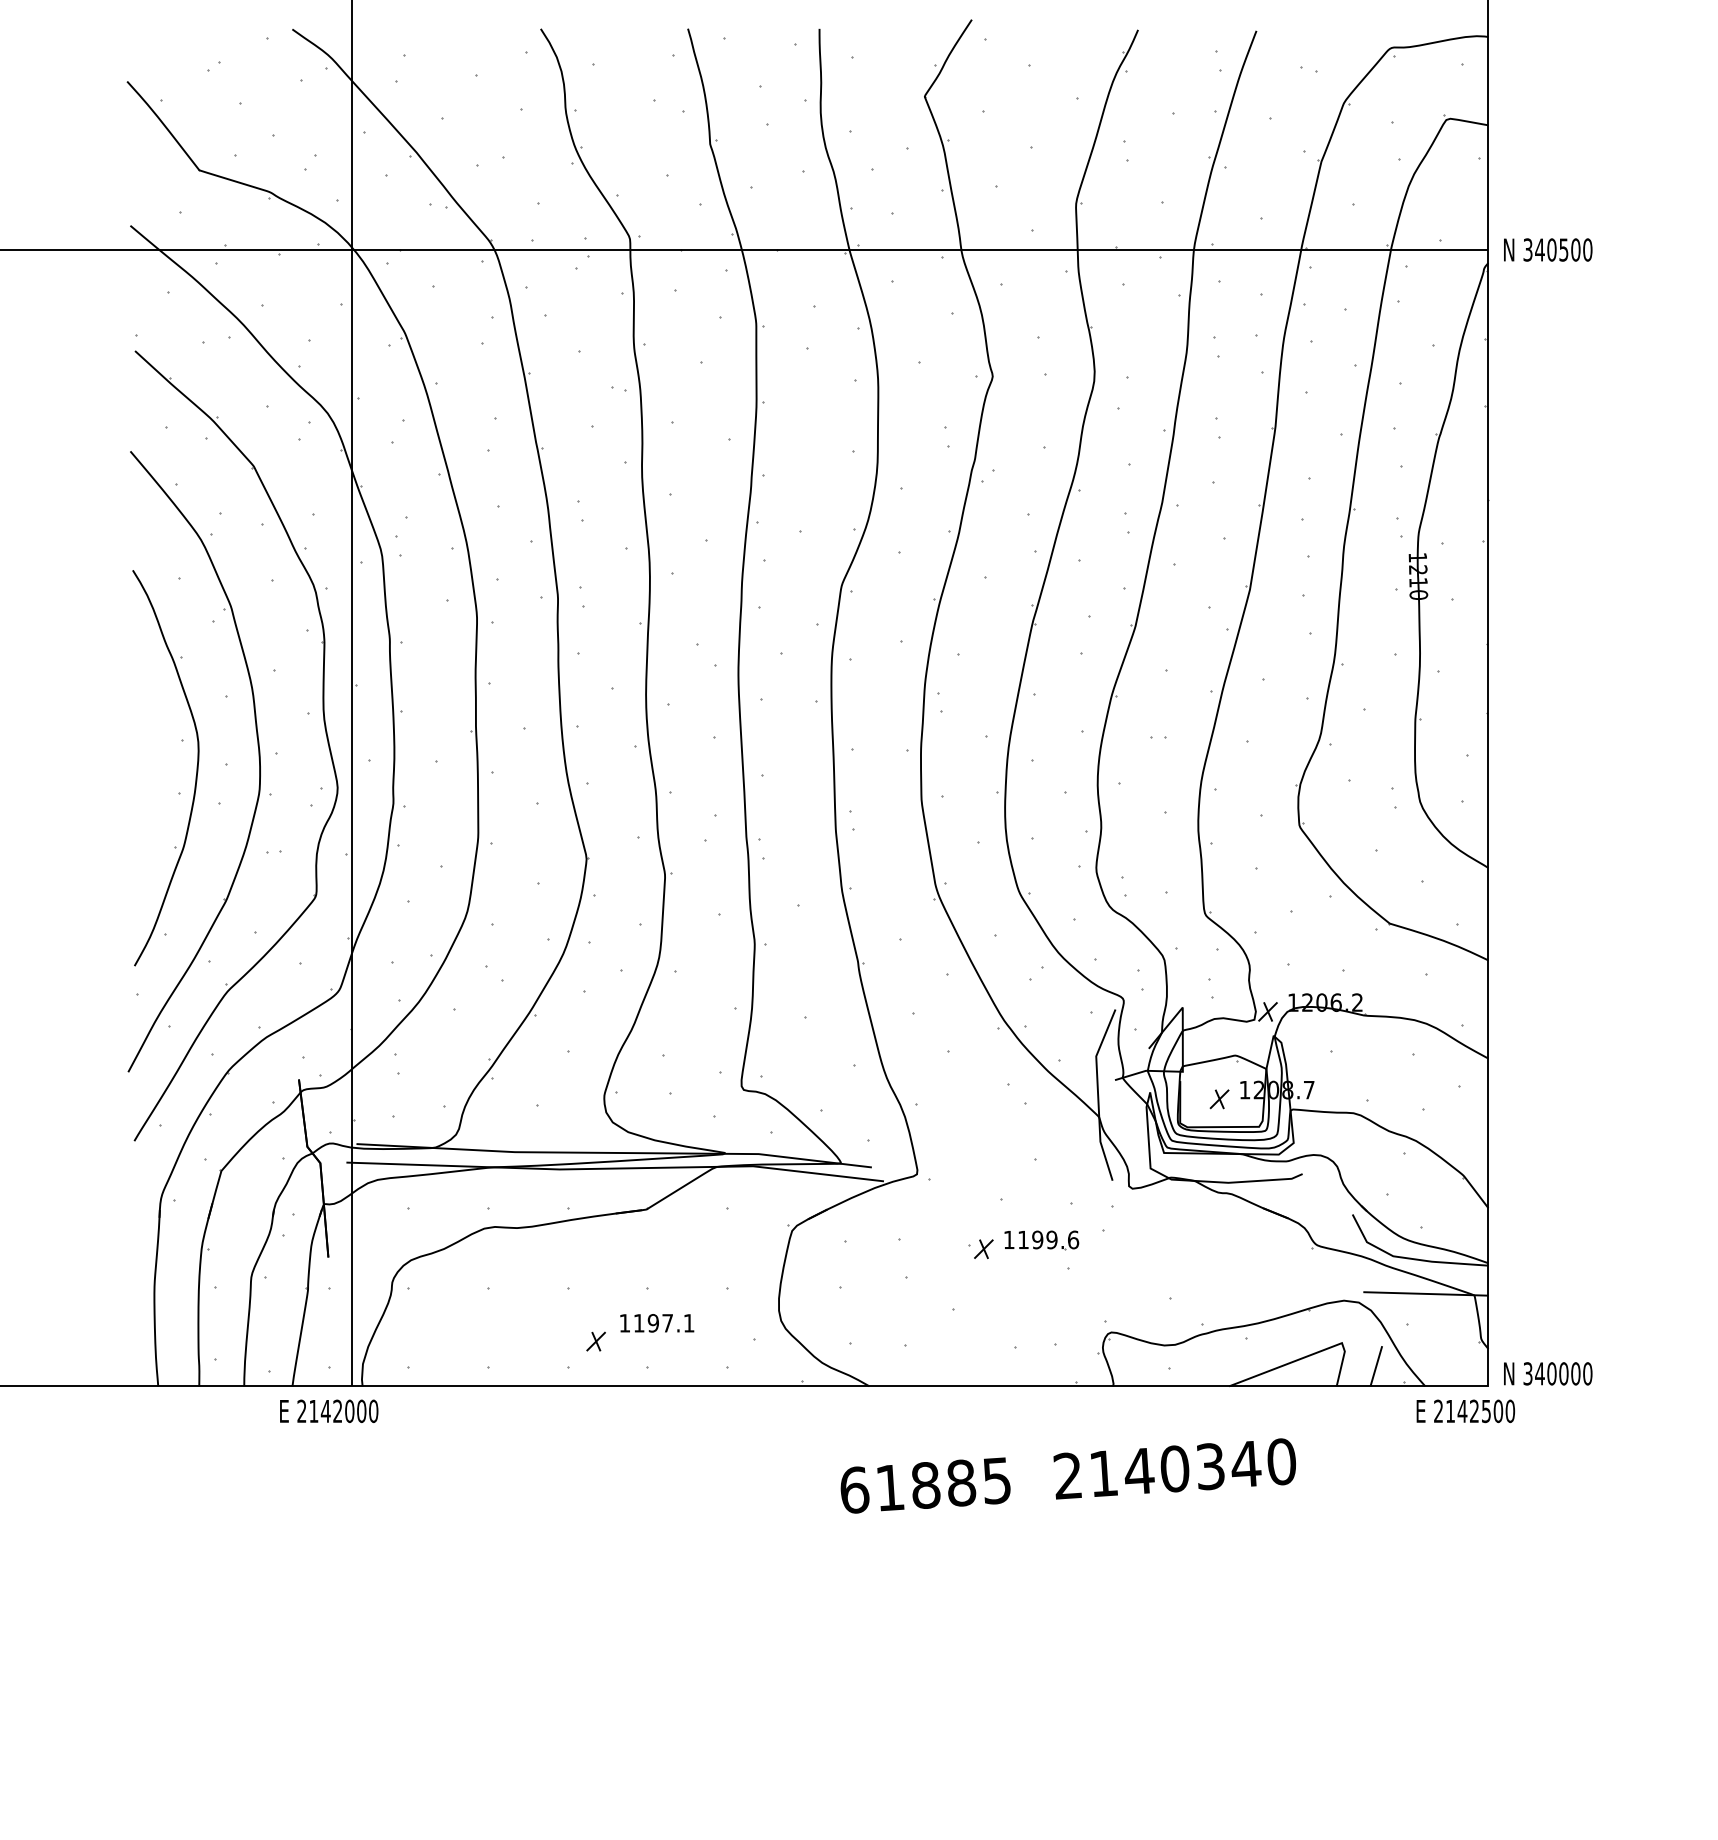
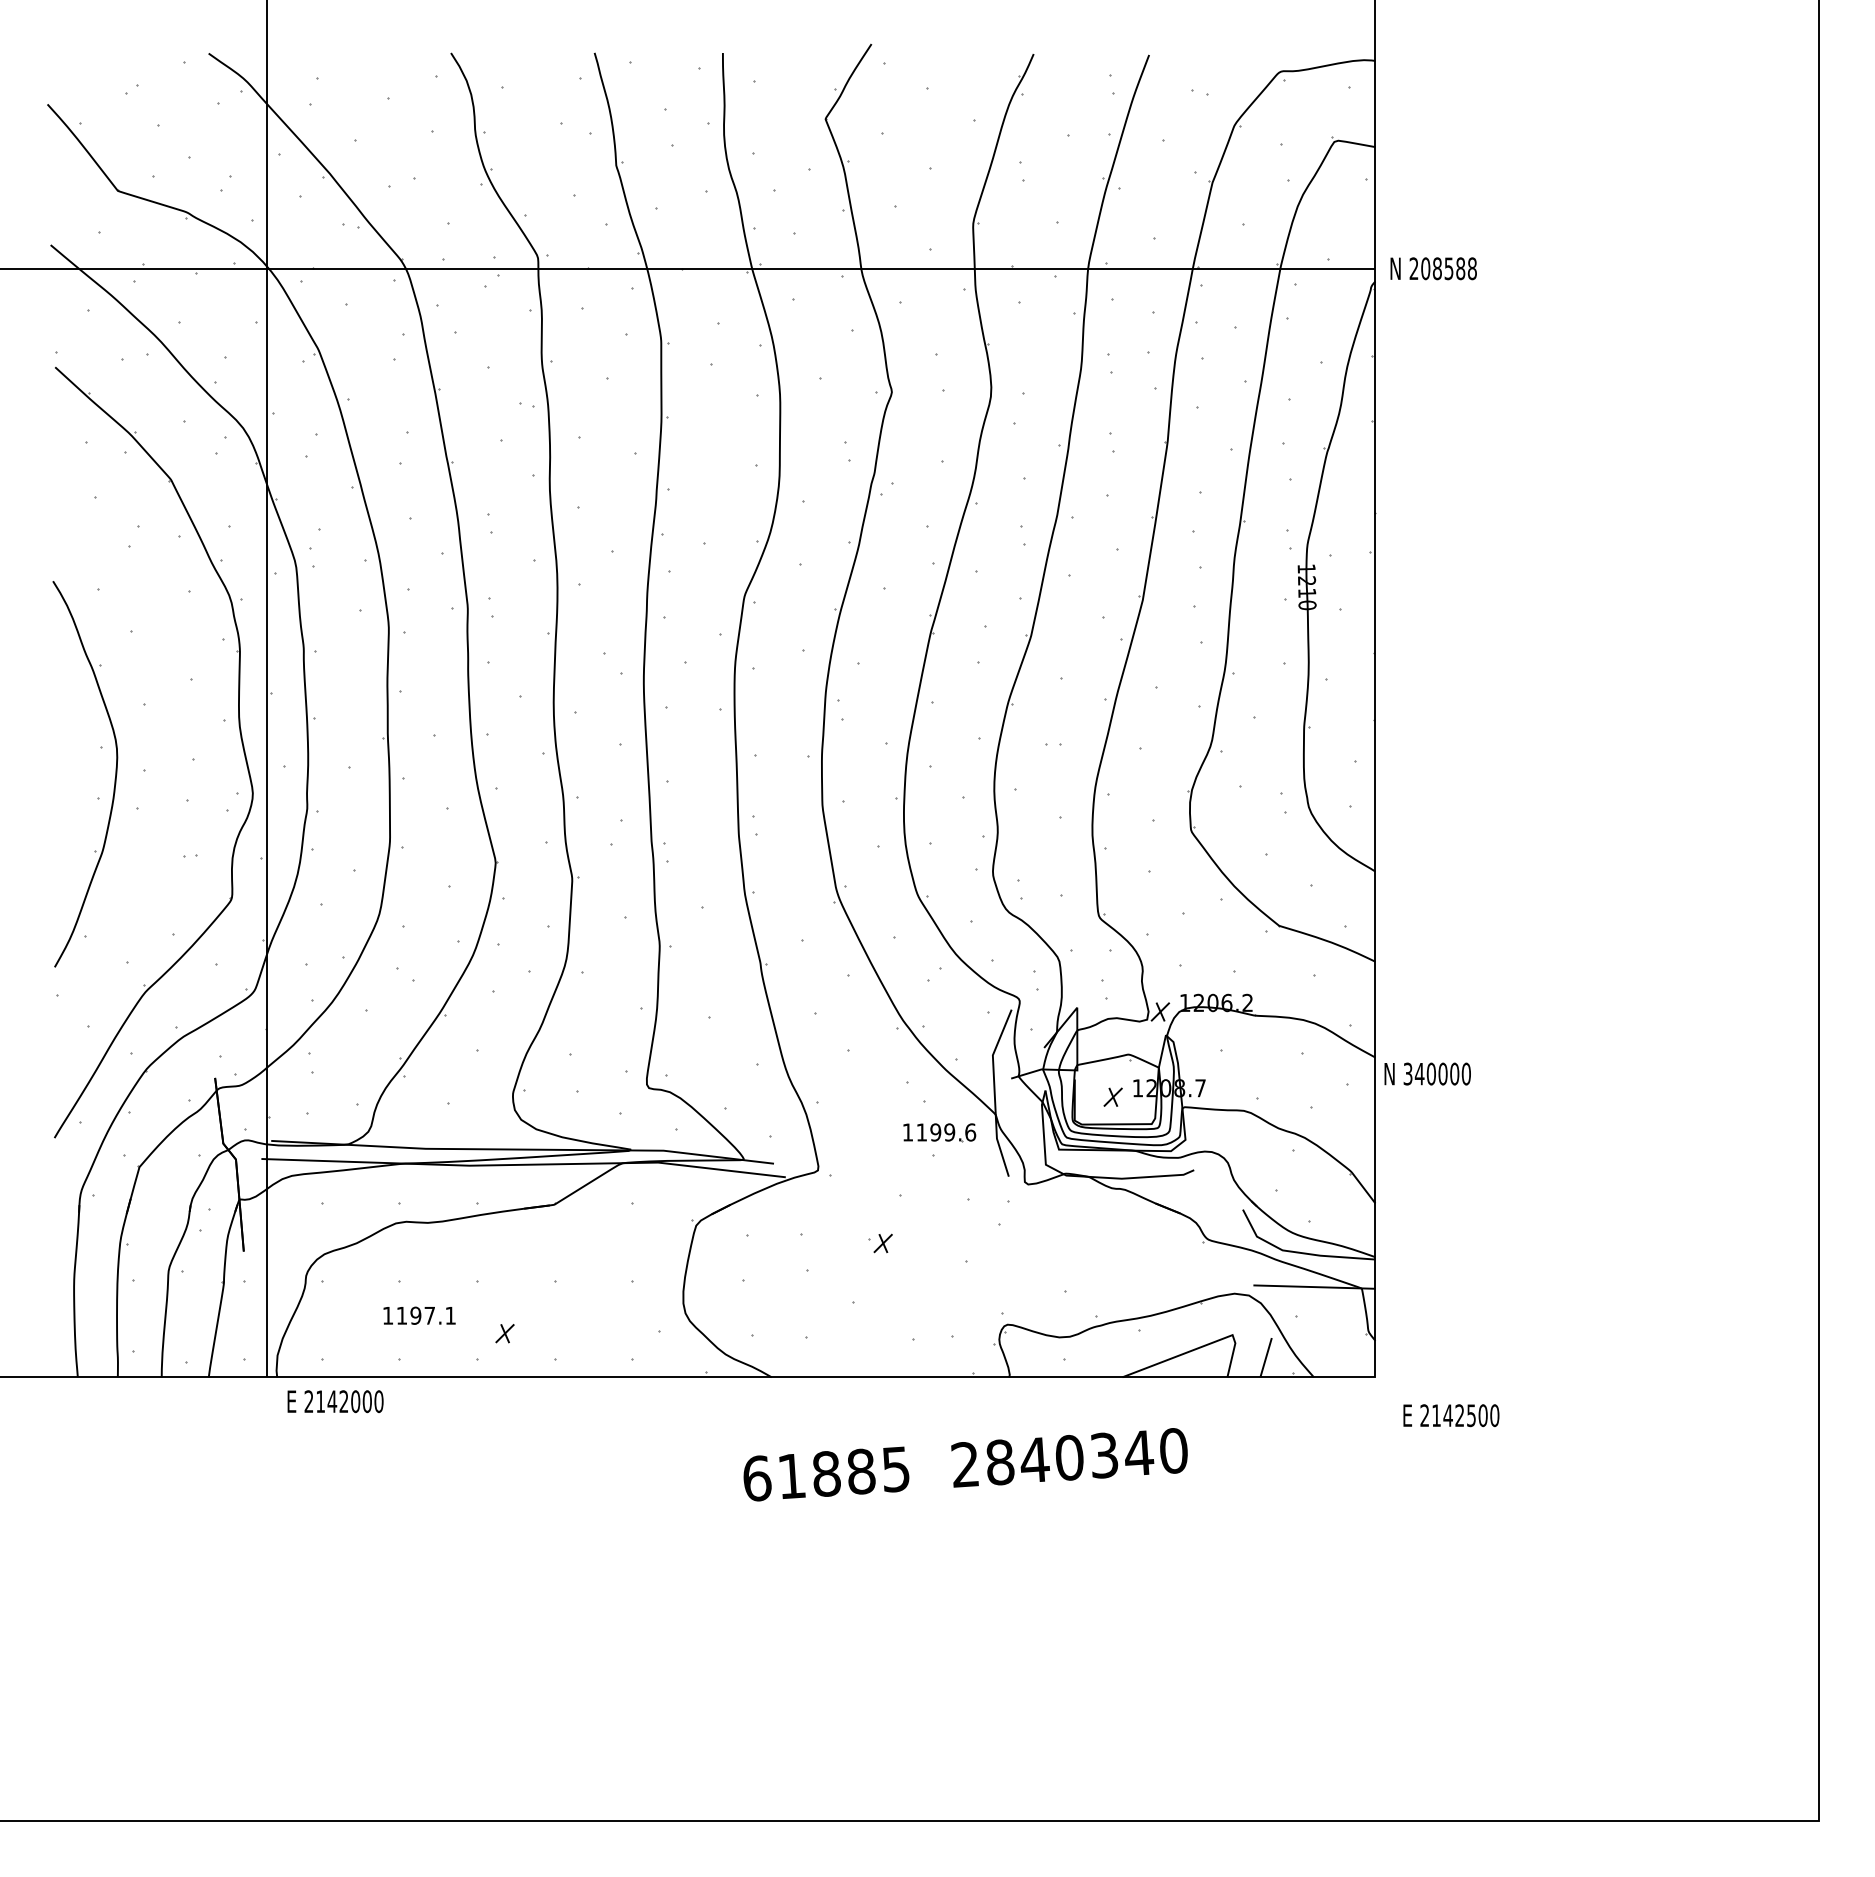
text: (1557, 249) -> (1442, 268), 340500 -> 208588
part: (258, 756) -> (175, 762), removed
part: (1041, 1239) -> (939, 1132), moved
text: (657, 1323) -> (419, 1315), moved
text: (1547, 1373) -> (1427, 1073), moved
text: (329, 1411) -> (335, 1401), moved
text: (1465, 1411) -> (1451, 1415), moved
text: (1104, 1473) -> (1000, 1462), 2140340 -> 2840340

